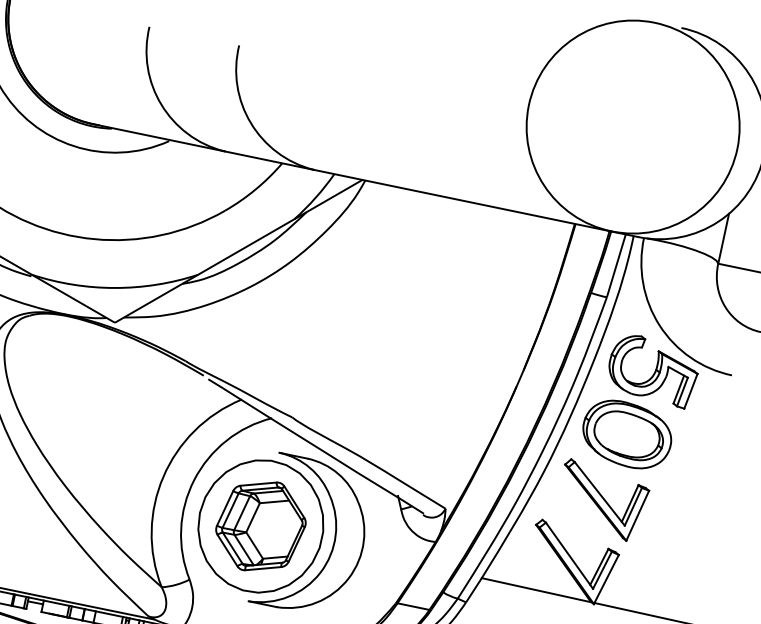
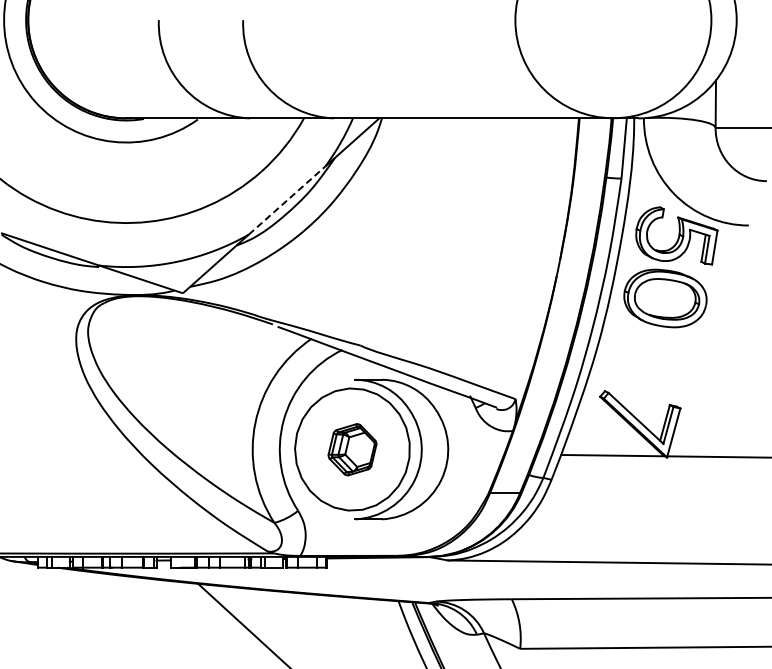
line: (246, 247) -> (287, 200), solid -> dashed
part: (602, 500) -> (655, 362), removed
part: (260, 526) -> (352, 449), size x0.6

